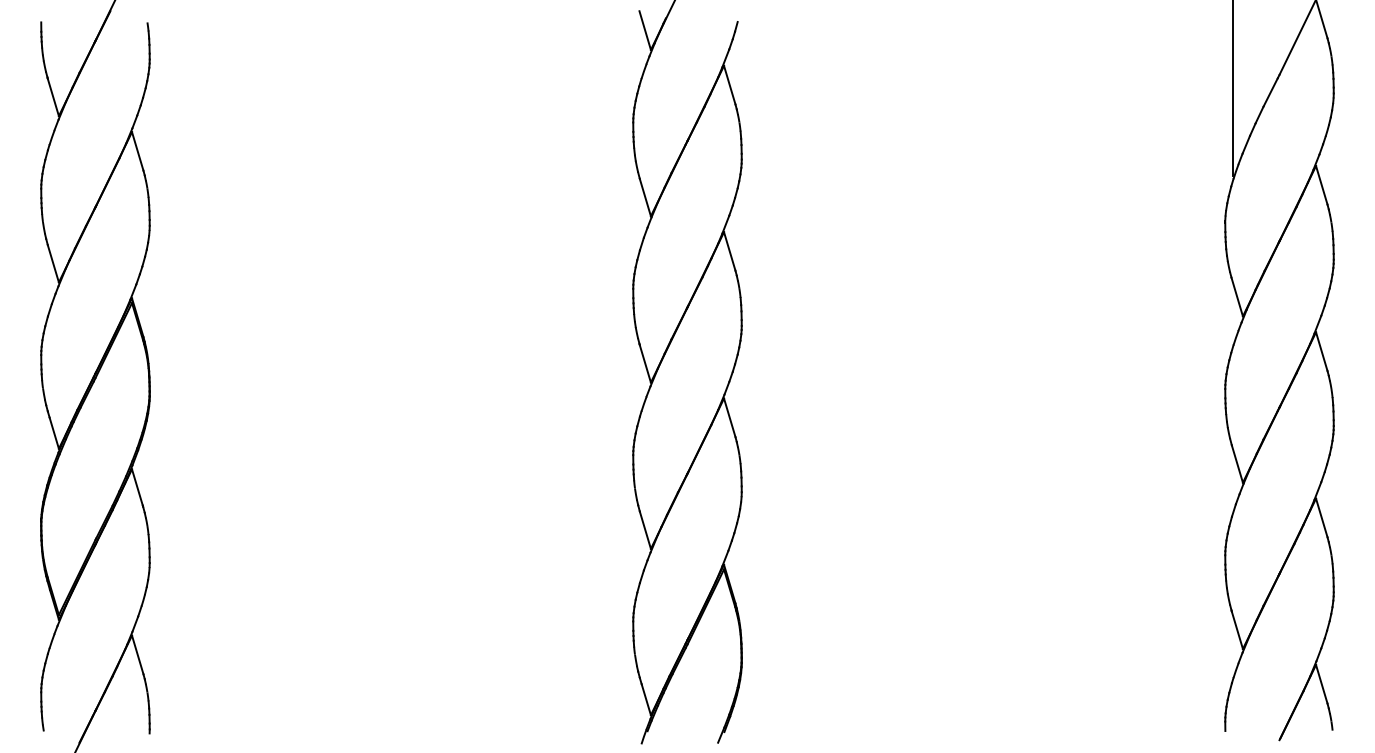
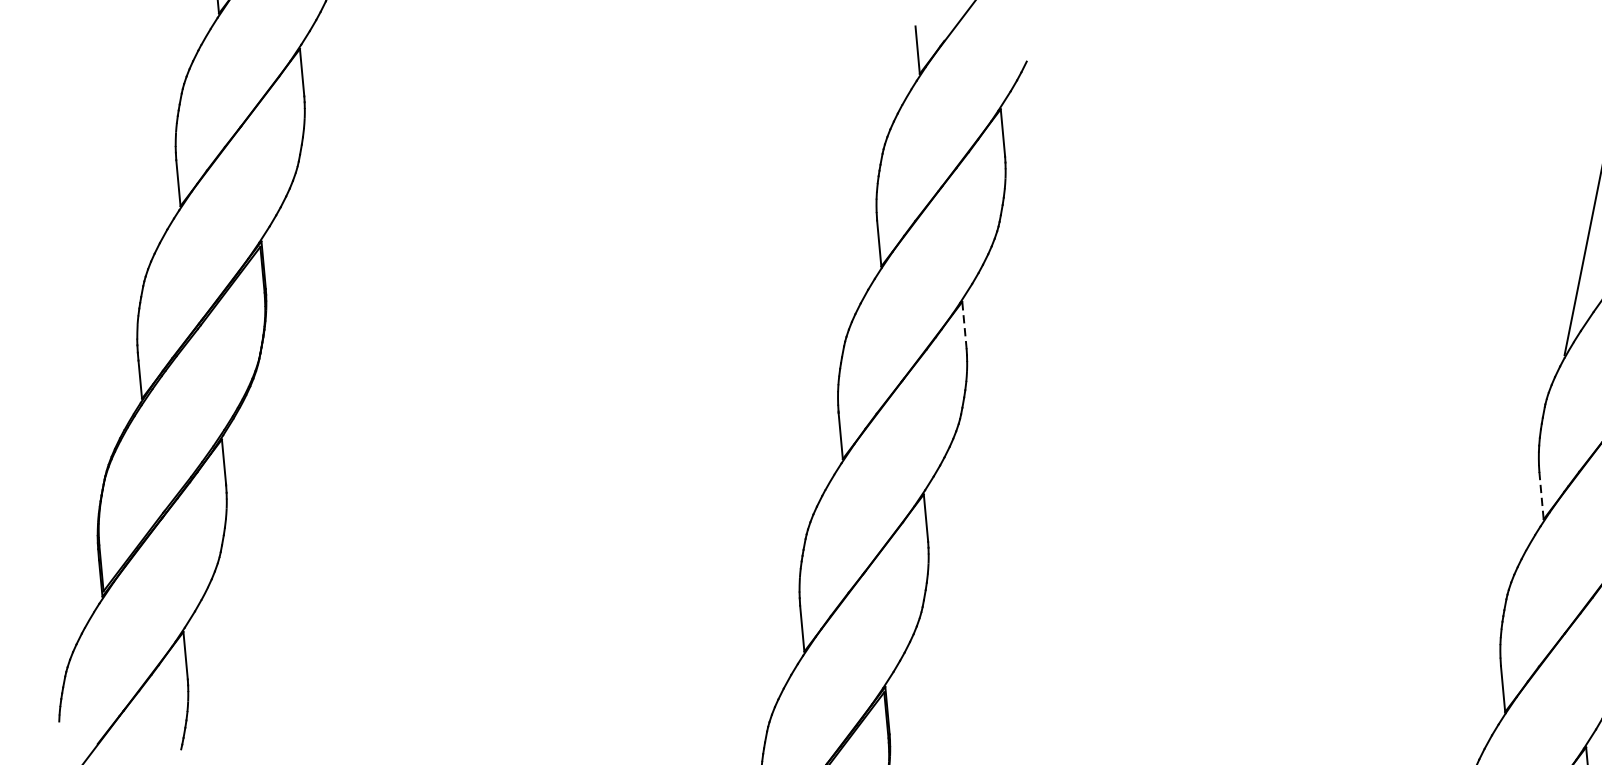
line: (729, 251) -> (964, 325), solid -> dashed
line: (1237, 297) -> (1541, 496), solid -> dashed

